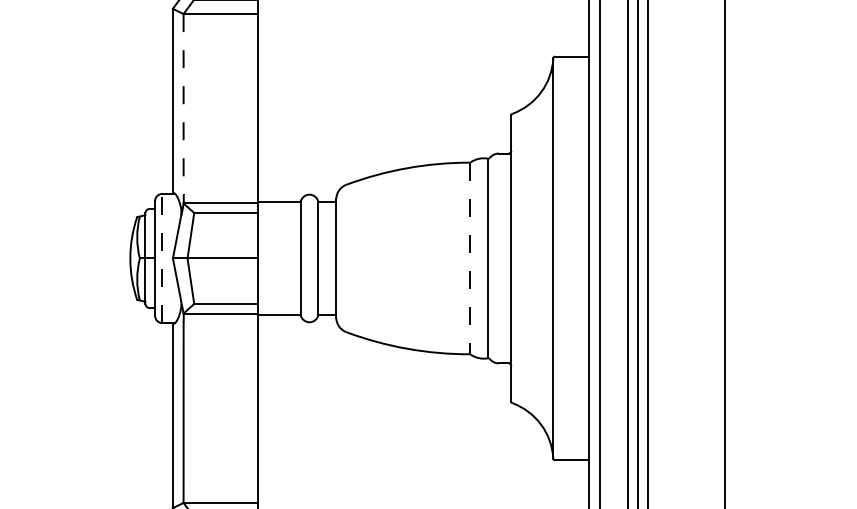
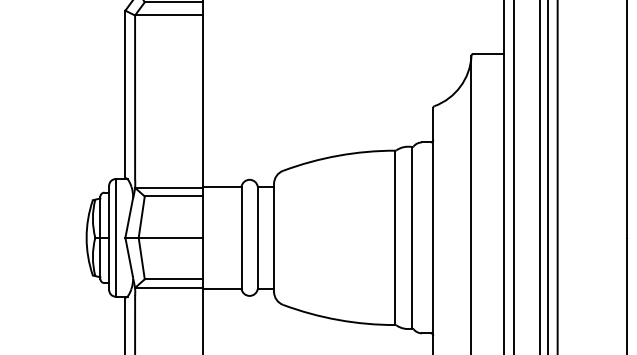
line: (183, 104) -> (135, 97), dashed -> solid
line: (162, 258) -> (115, 237), dashed -> solid
line: (469, 258) -> (395, 237), dashed -> solid

